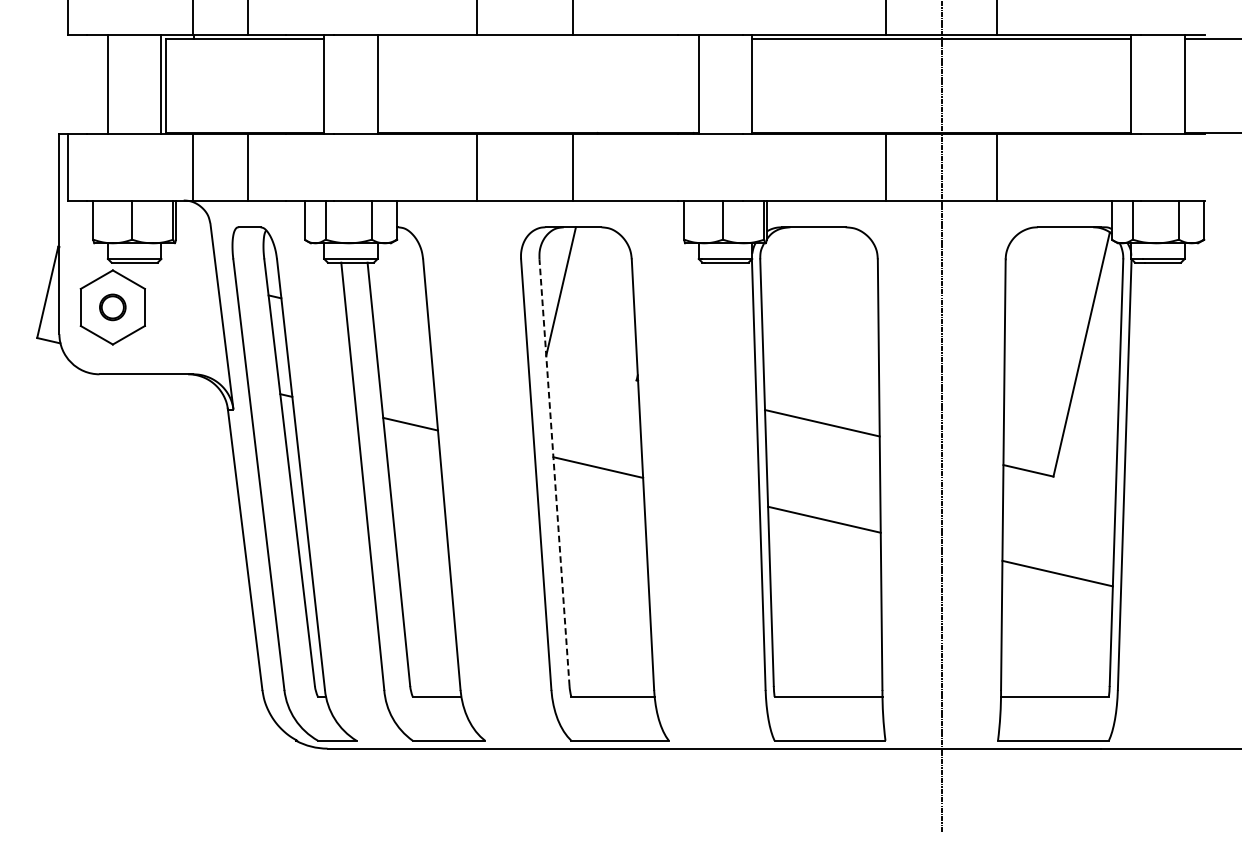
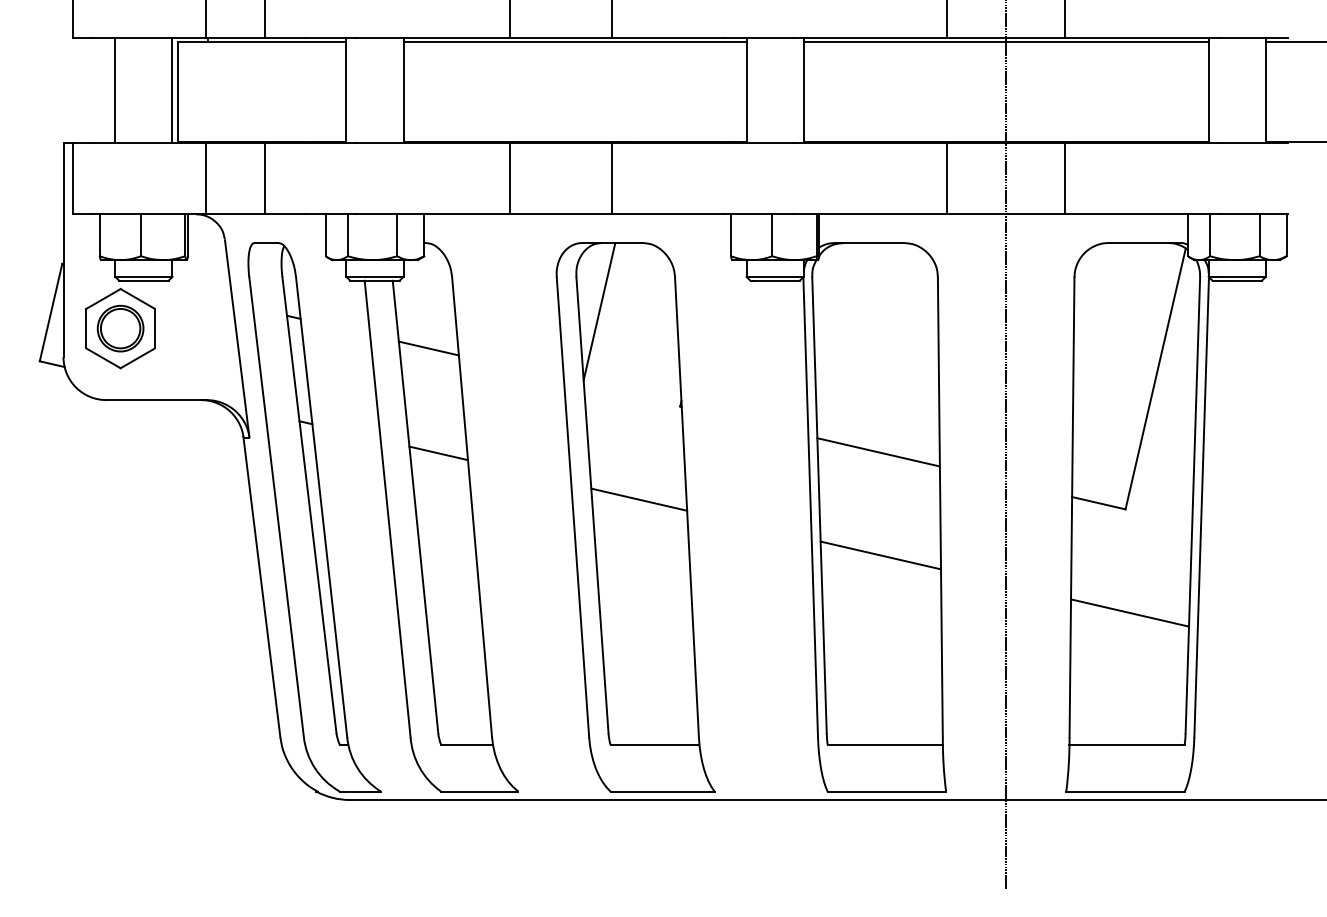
line: (537, 39) -> (574, 42), added
part: (112, 307) -> (120, 328), size x1.67
line: (401, 326) -> (428, 348), added
line: (554, 472) -> (592, 505), dashed -> solid

